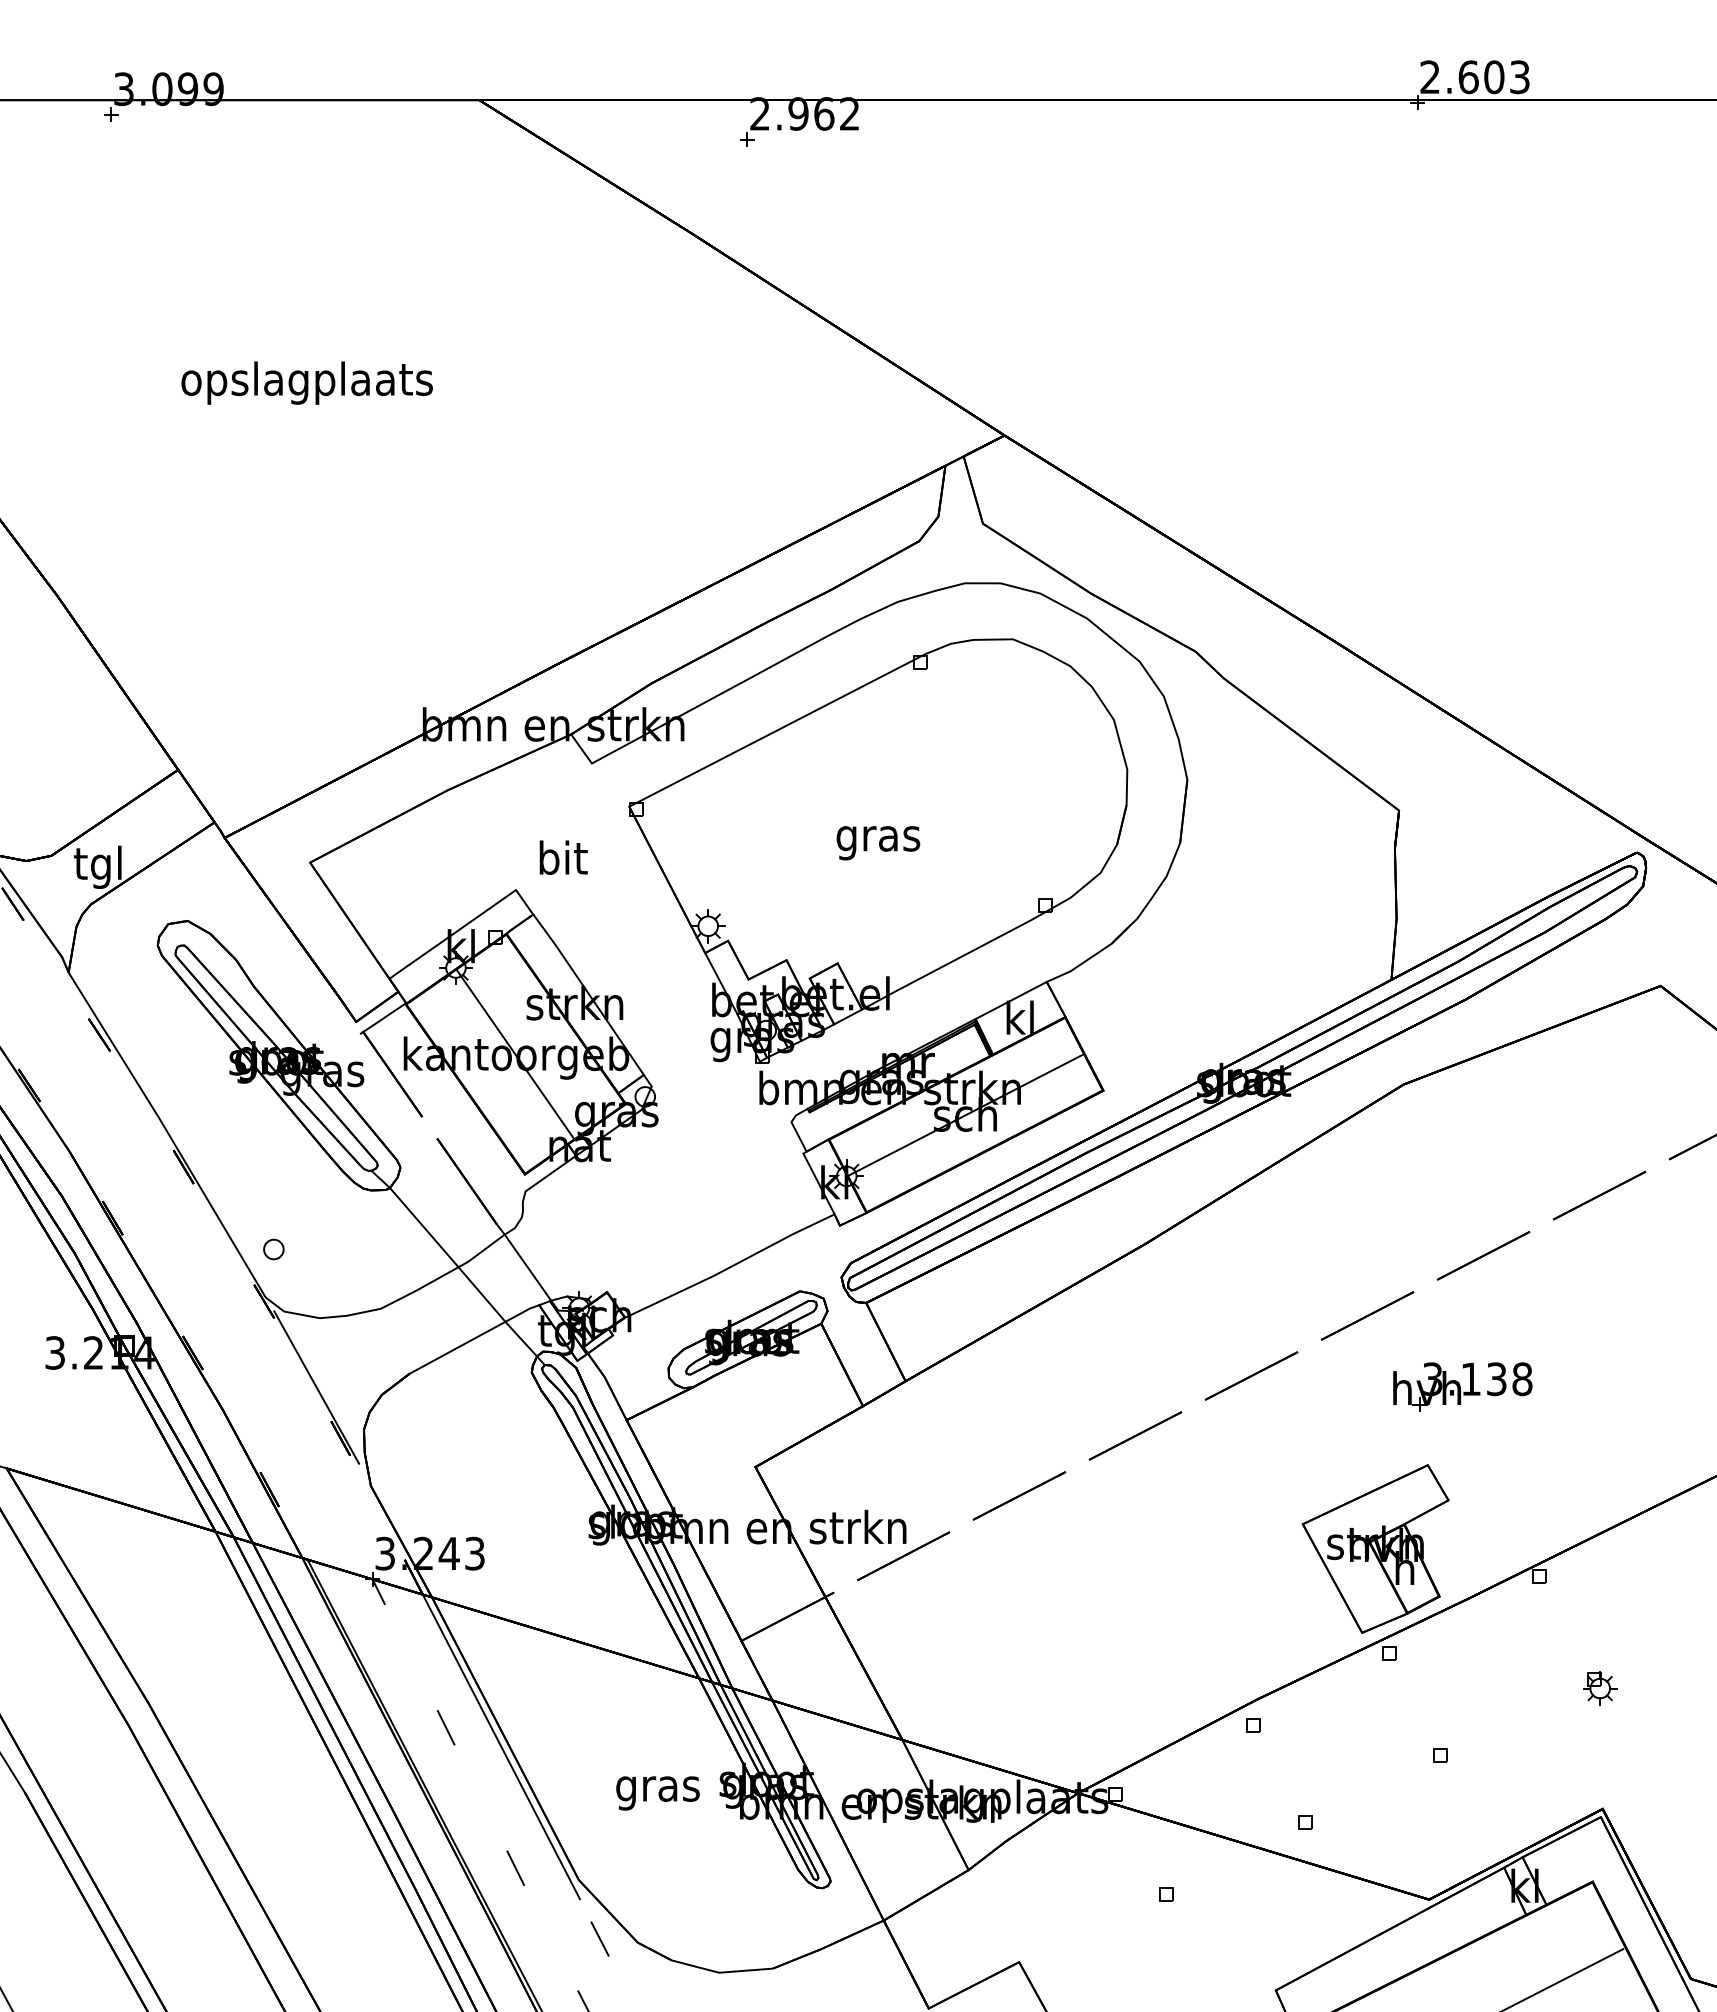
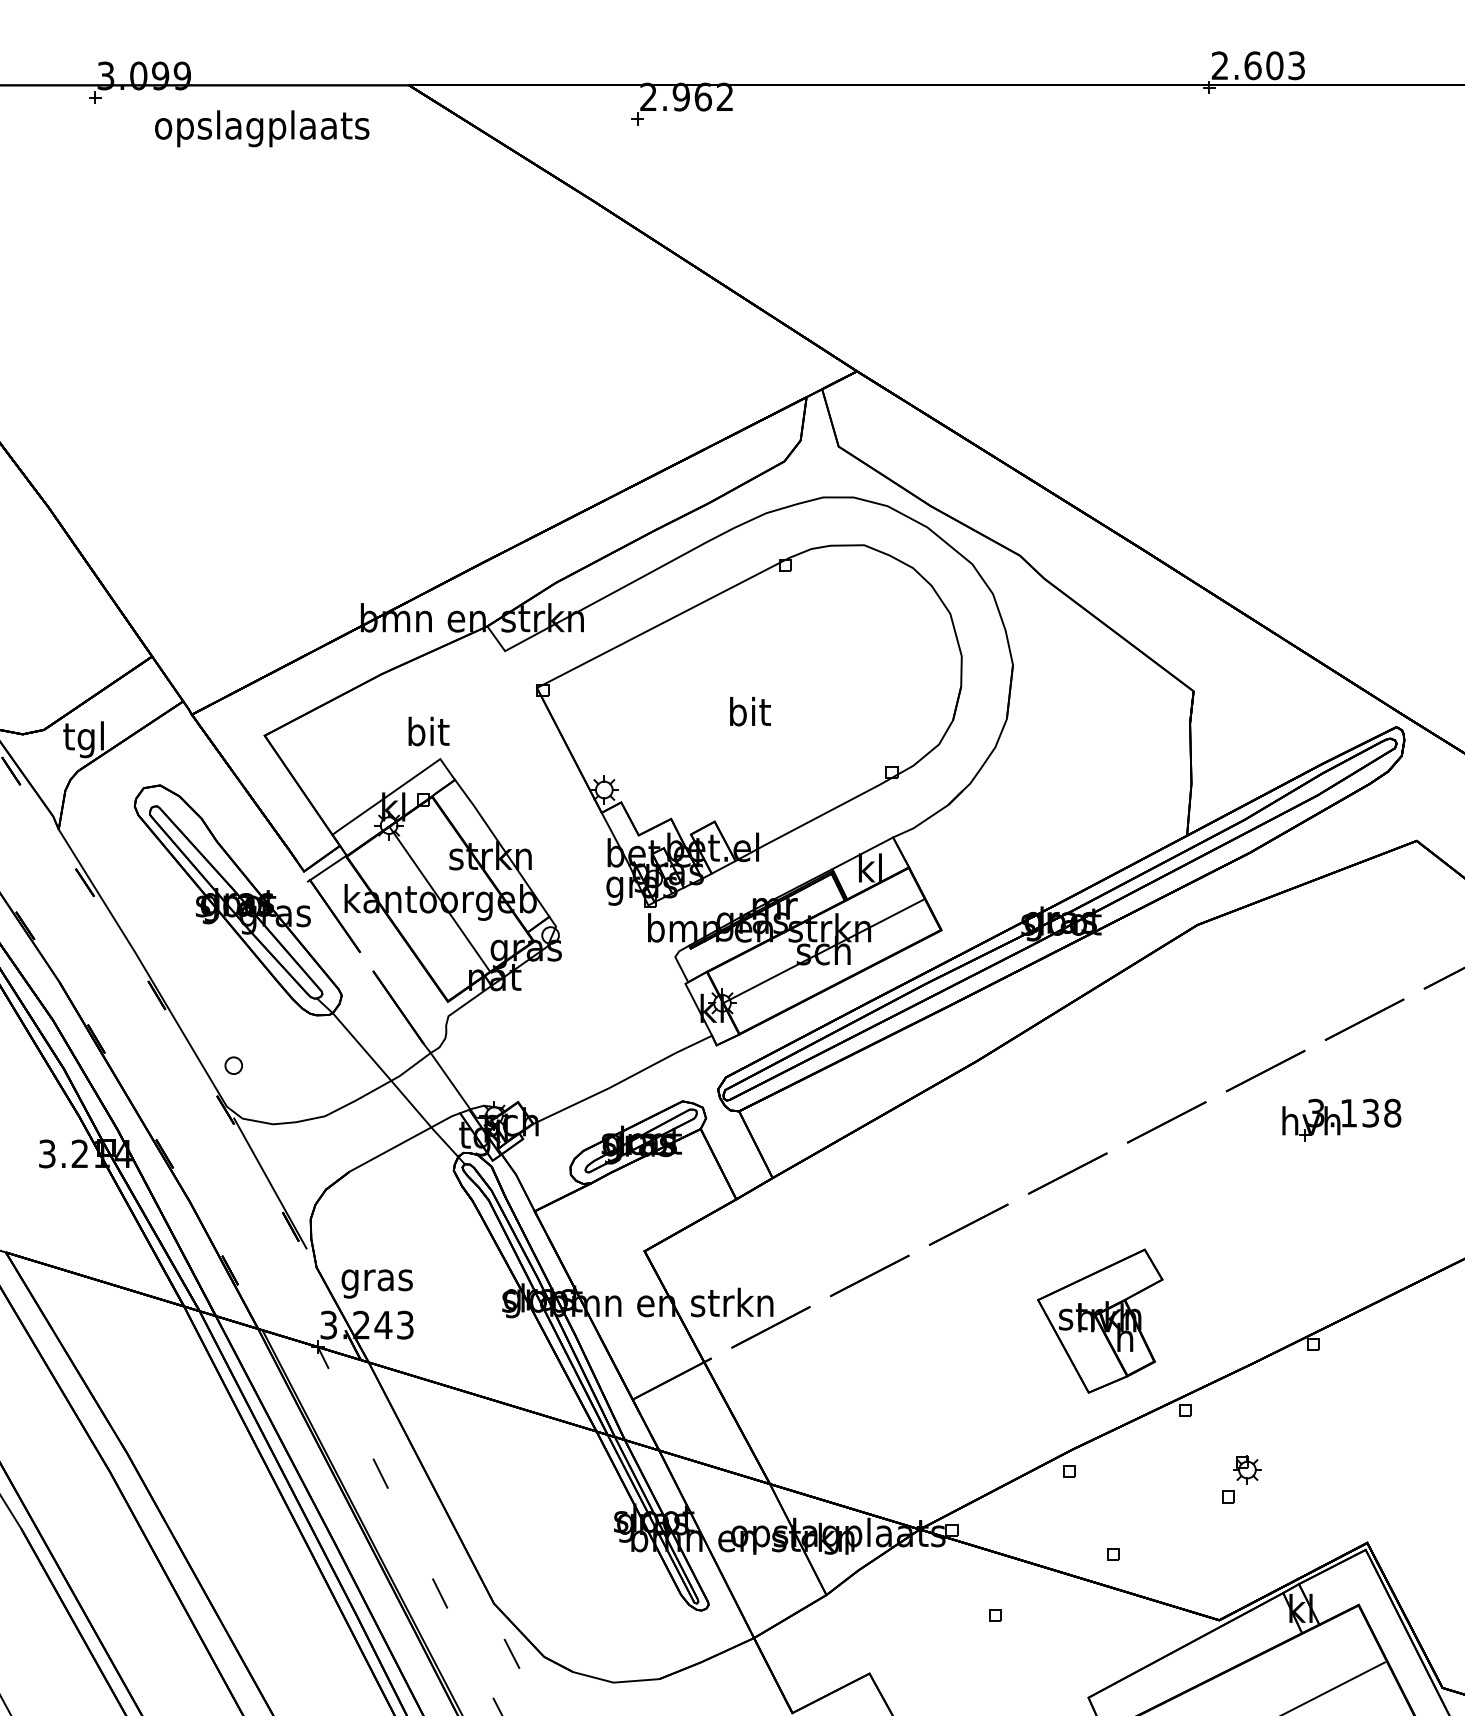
text: (306, 382) -> (261, 128), moved
text: (878, 838) -> (749, 715), gras -> bit
text: (563, 857) -> (428, 731), moved
part: (1462, 1386) -> (1341, 1119), moved
part: (1375, 1548) -> (1100, 1320), moved
part: (1600, 1688) -> (1247, 1470), moved
line: (500, 1746) -> (427, 1489), removed
text: (657, 1793) -> (376, 1284), moved

